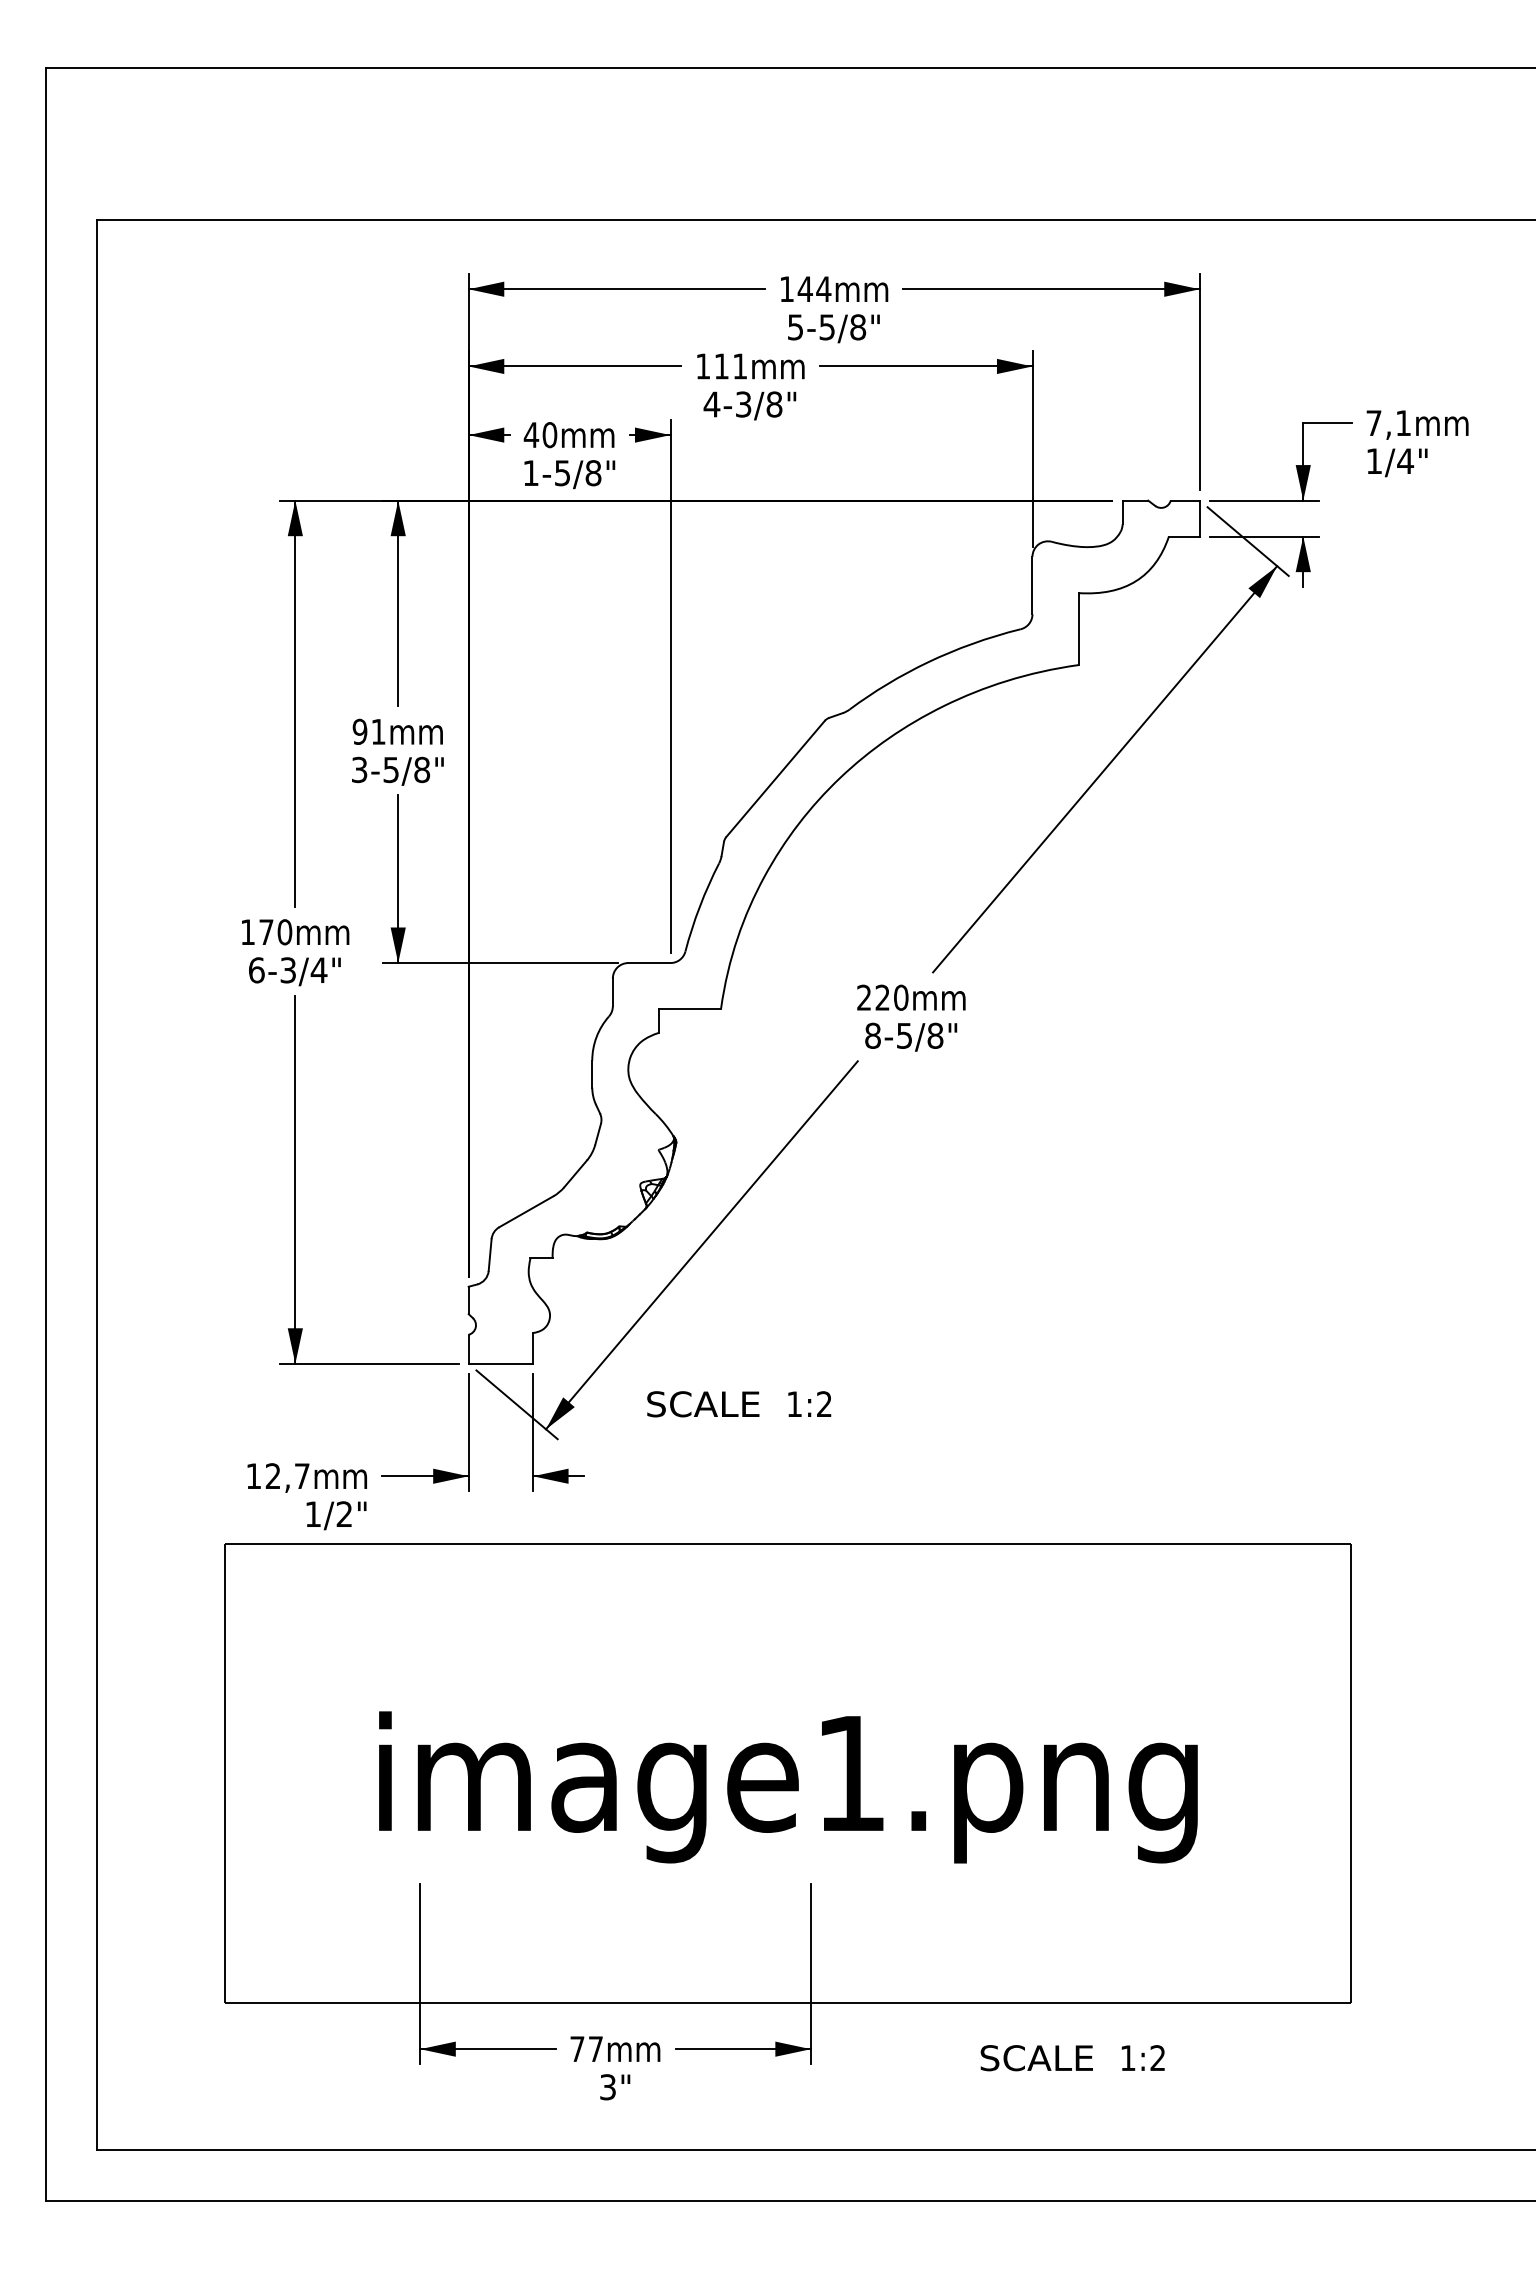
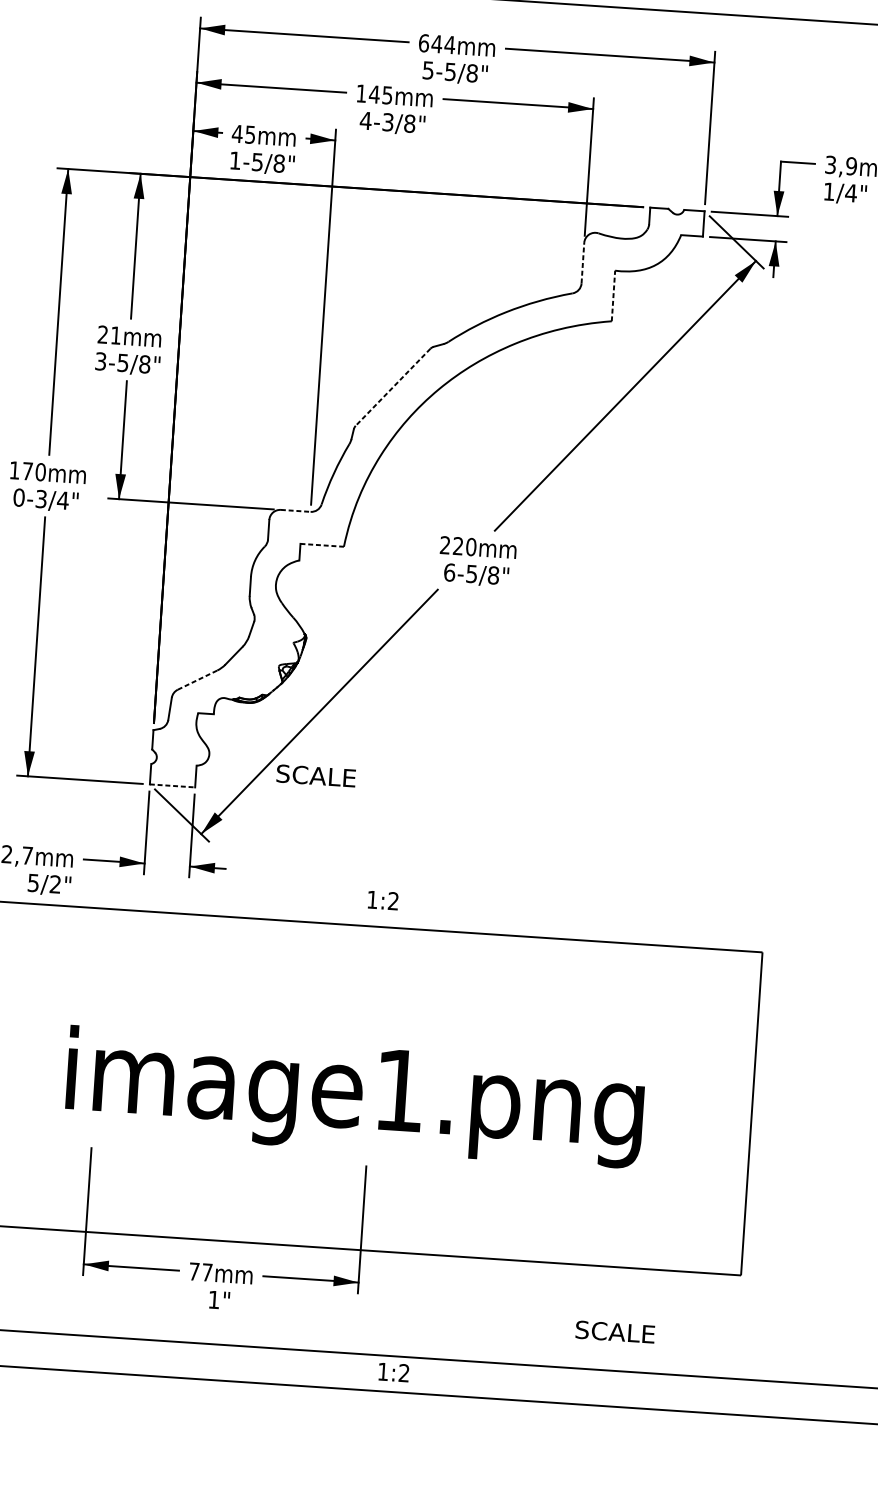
text: (786, 289) -> (423, 43), 144 -> 644
text: (730, 366) -> (380, 94), 111 -> 145
text: (1388, 423) -> (840, 165), 7,1 -> 3,9
text: (549, 435) -> (250, 135), 40 -> 45
line: (1032, 585) -> (582, 263), solid -> dashed
line: (1078, 629) -> (613, 296), solid -> dashed
text: (359, 731) -> (102, 334), 91 -> 21
line: (775, 779) -> (393, 387), solid -> dashed
line: (649, 963) -> (295, 511), solid -> dashed
text: (256, 970) -> (18, 497), 6-3/4" -> 0-3/4"
line: (690, 1009) -> (322, 545), solid -> dashed
text: (873, 1035) -> (450, 572), 8-5/8" -> 6-5/8"
line: (526, 1211) -> (197, 679), solid -> dashed
line: (501, 1363) -> (172, 785), solid -> dashed
text: (809, 1403) -> (383, 900), moved
text: (703, 1404) -> (316, 776), moved
text: (312, 1514) -> (32, 883), 1/2" -> 5/2"
text: (1142, 2057) -> (393, 1372), moved
text: (1036, 2058) -> (615, 1332), moved
text: (607, 2087) -> (213, 1300), 3" -> 1"

